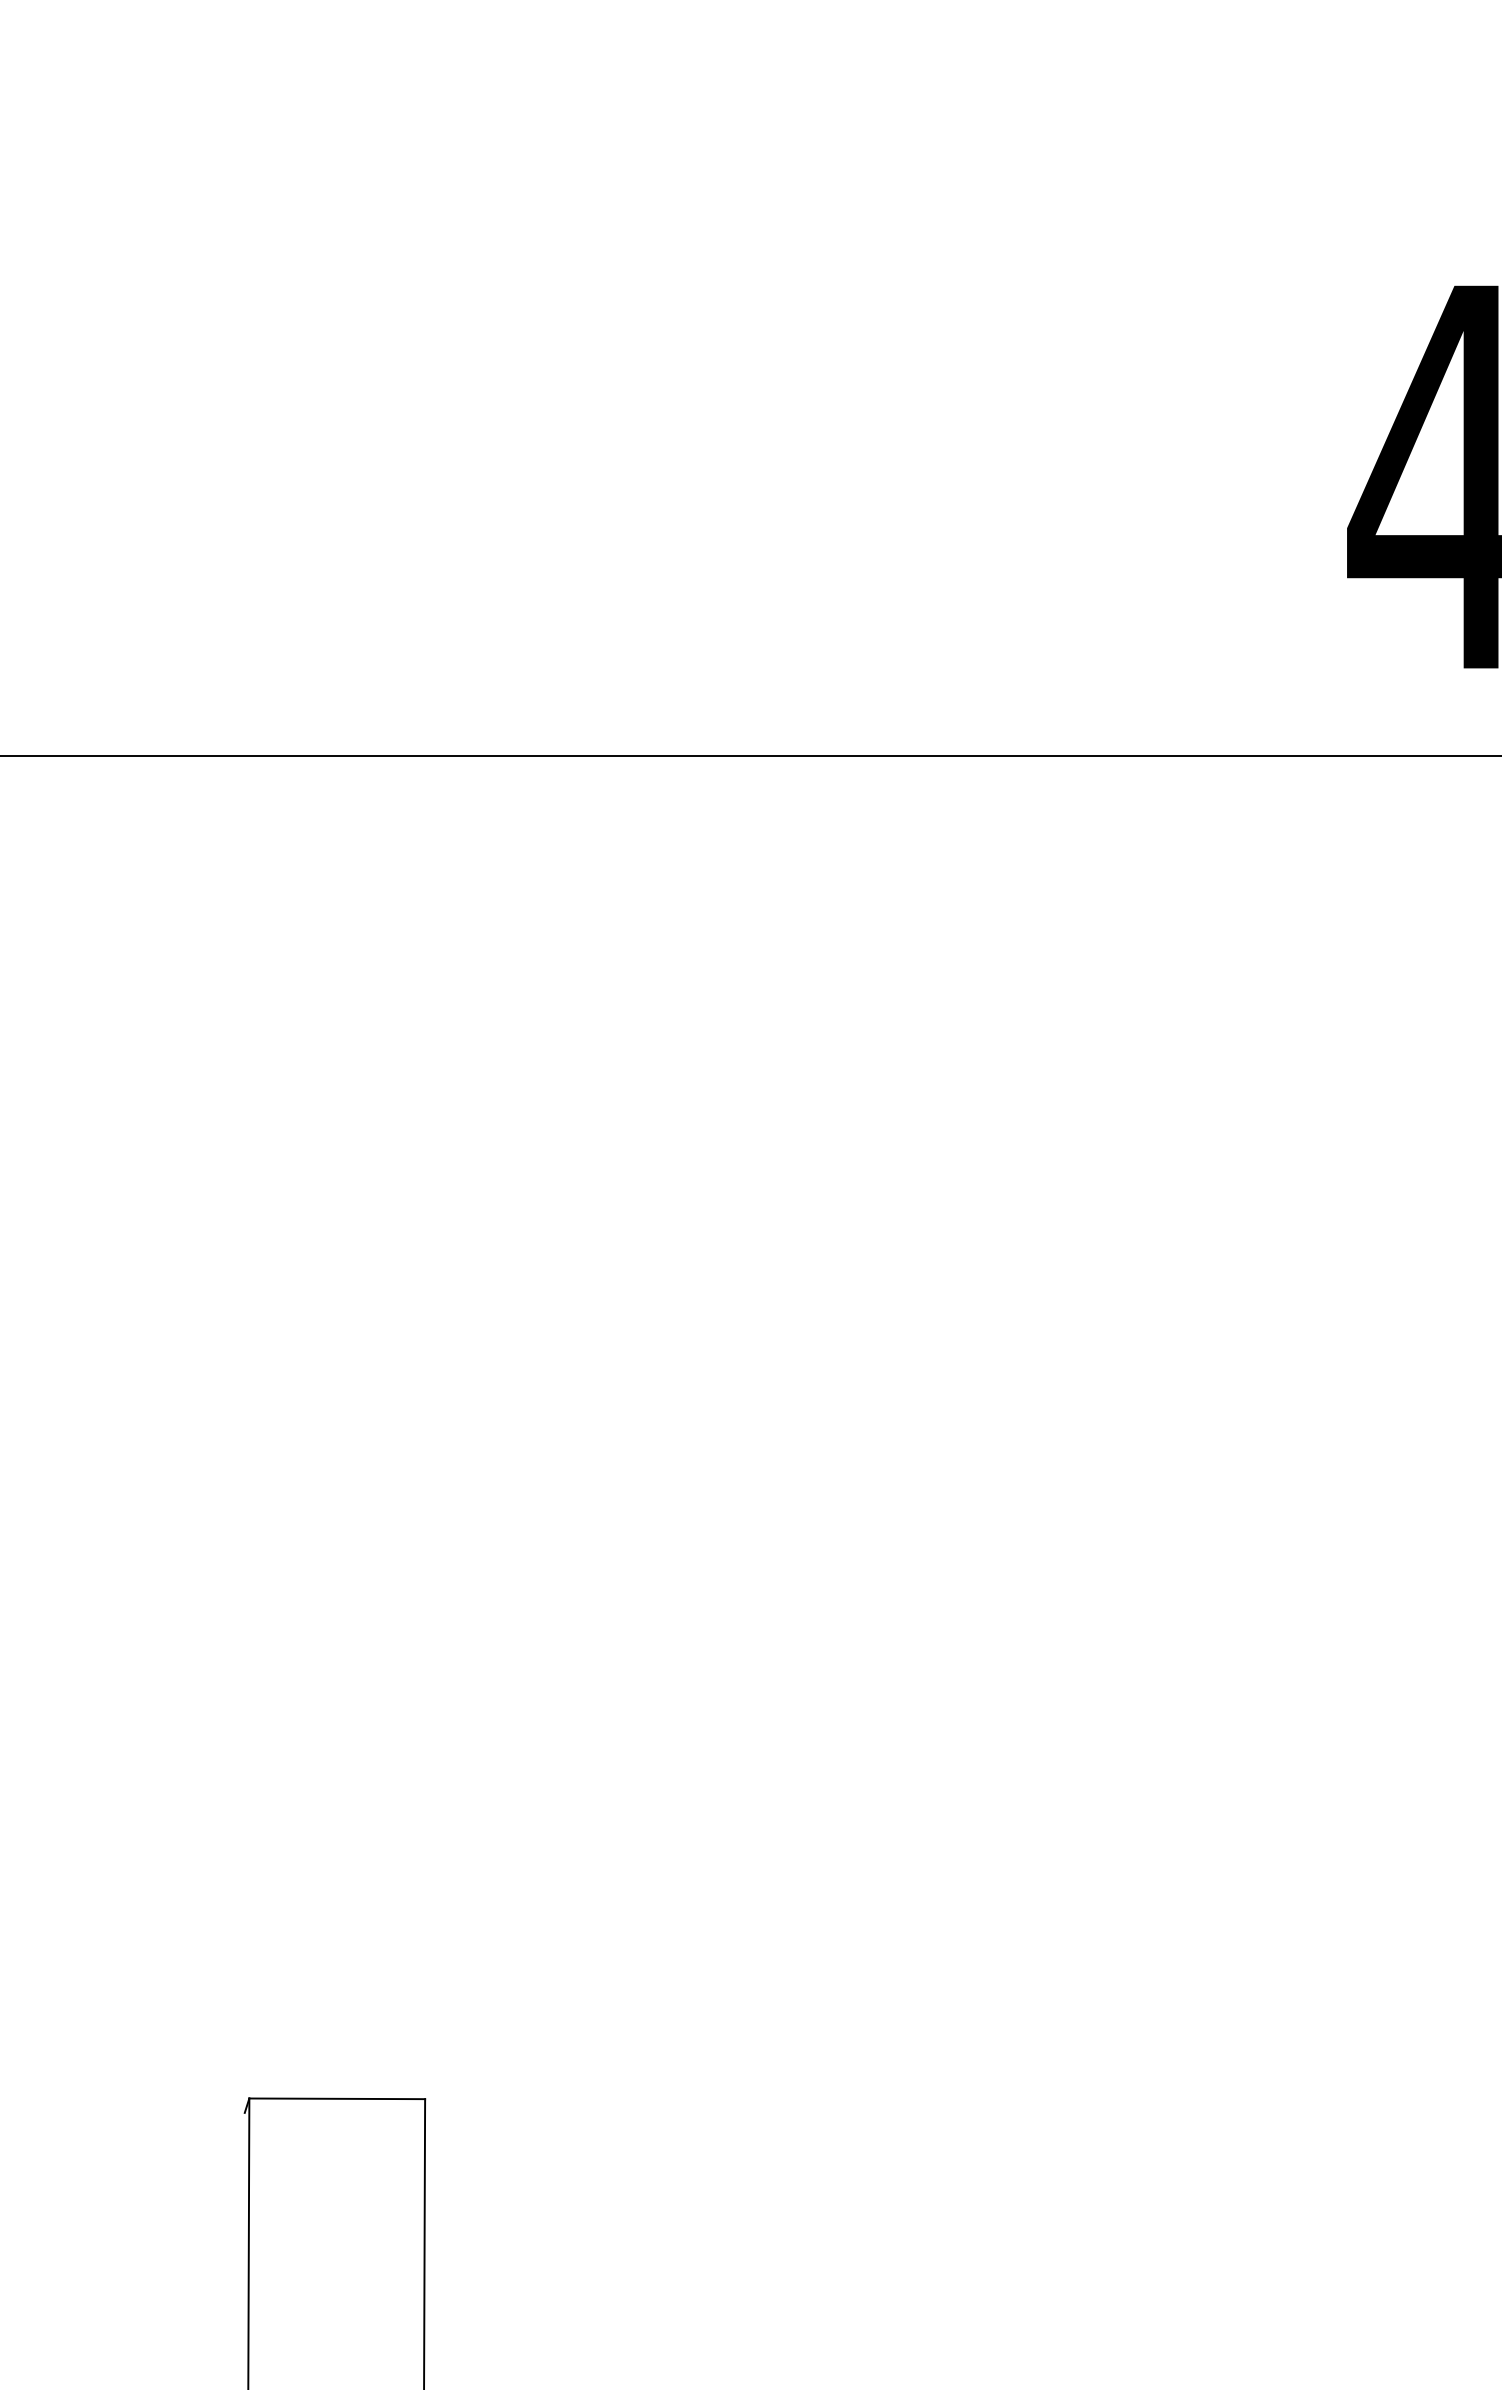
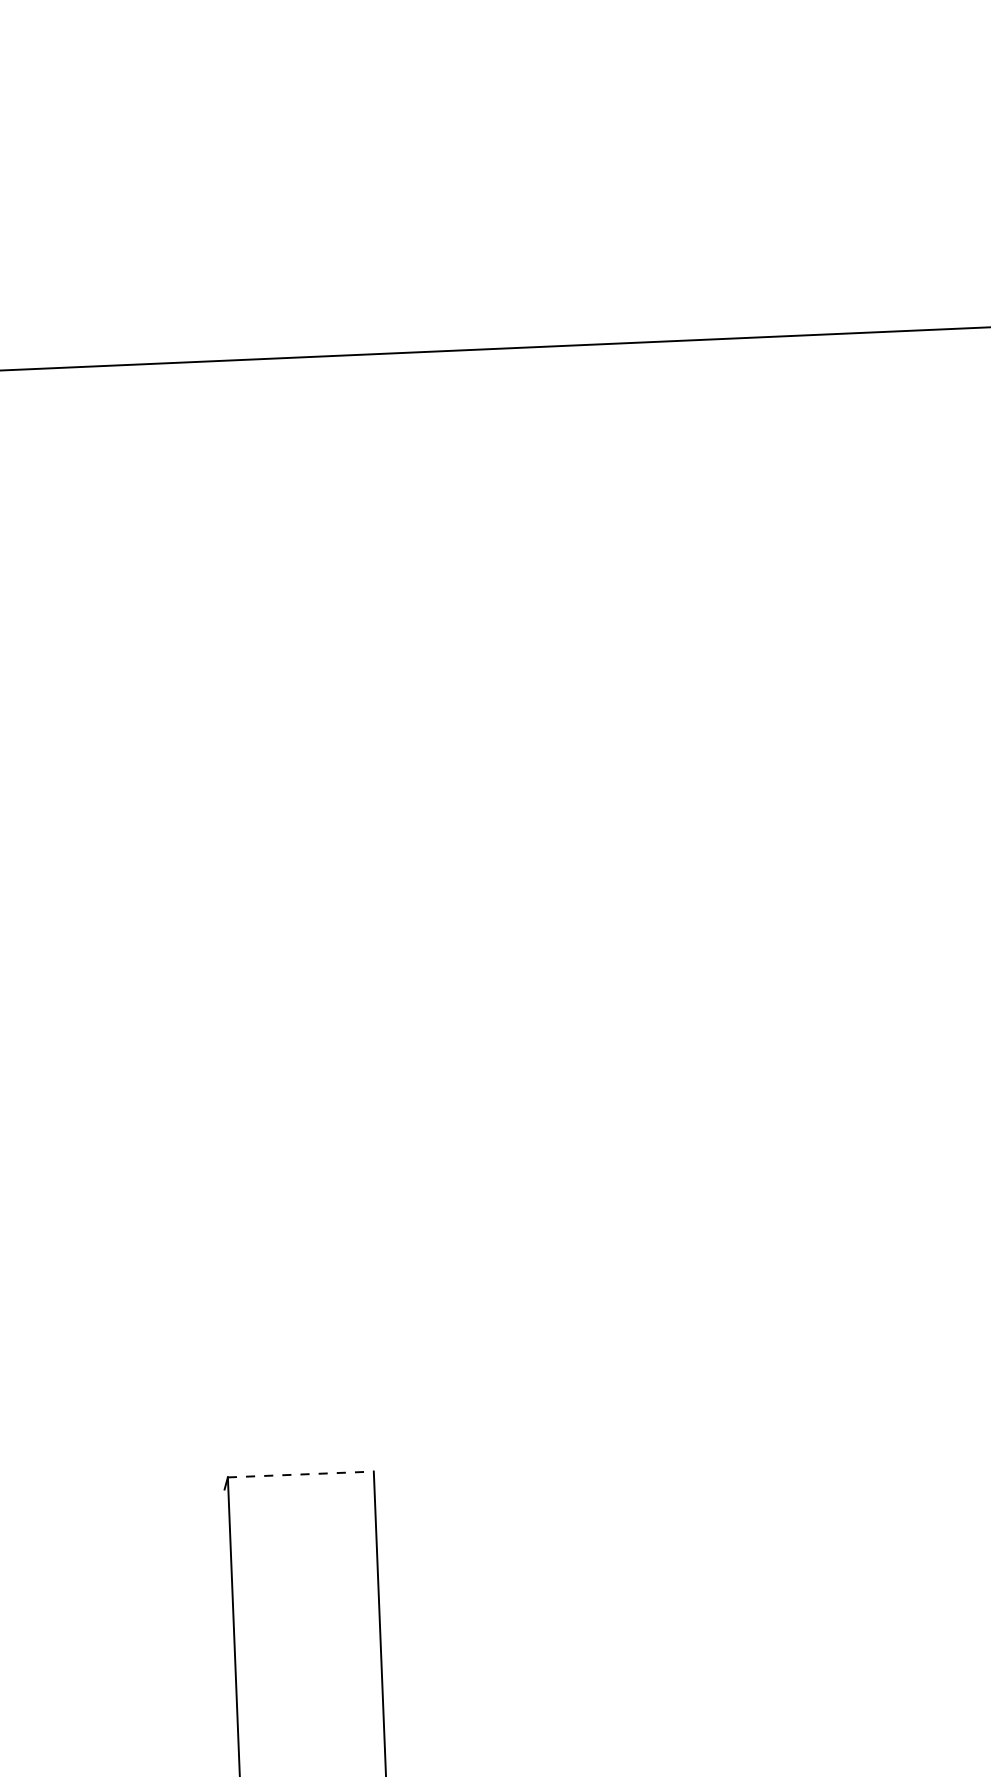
line: (337, 2098) -> (301, 1474), solid -> dashed

